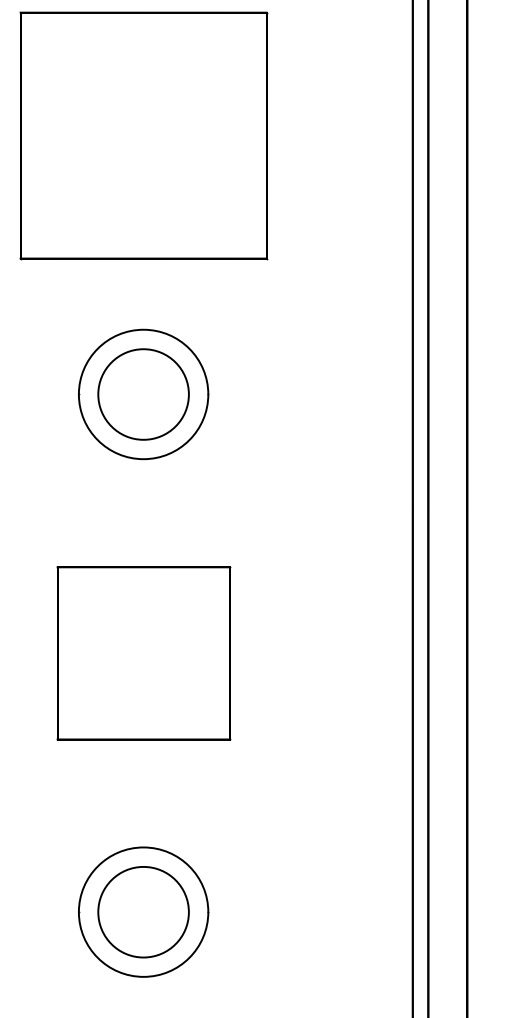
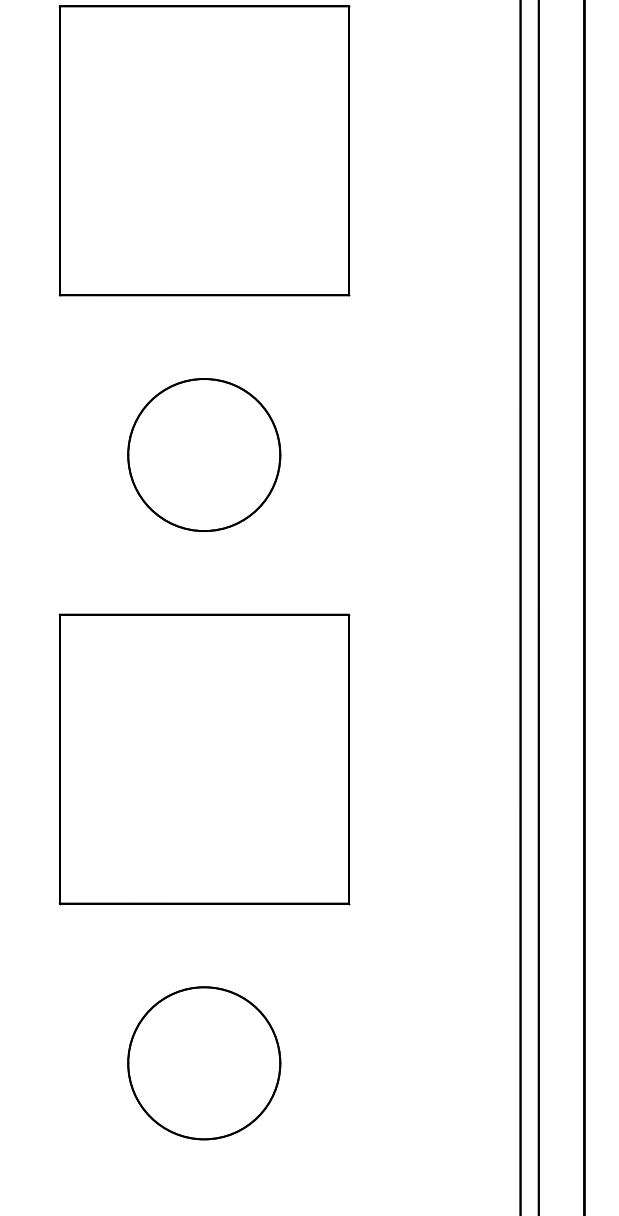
circle: (143, 394) -> (204, 455), size x1.43
part: (143, 653) -> (204, 759), size x1.43
circle: (143, 912) -> (204, 1063), size x1.43

